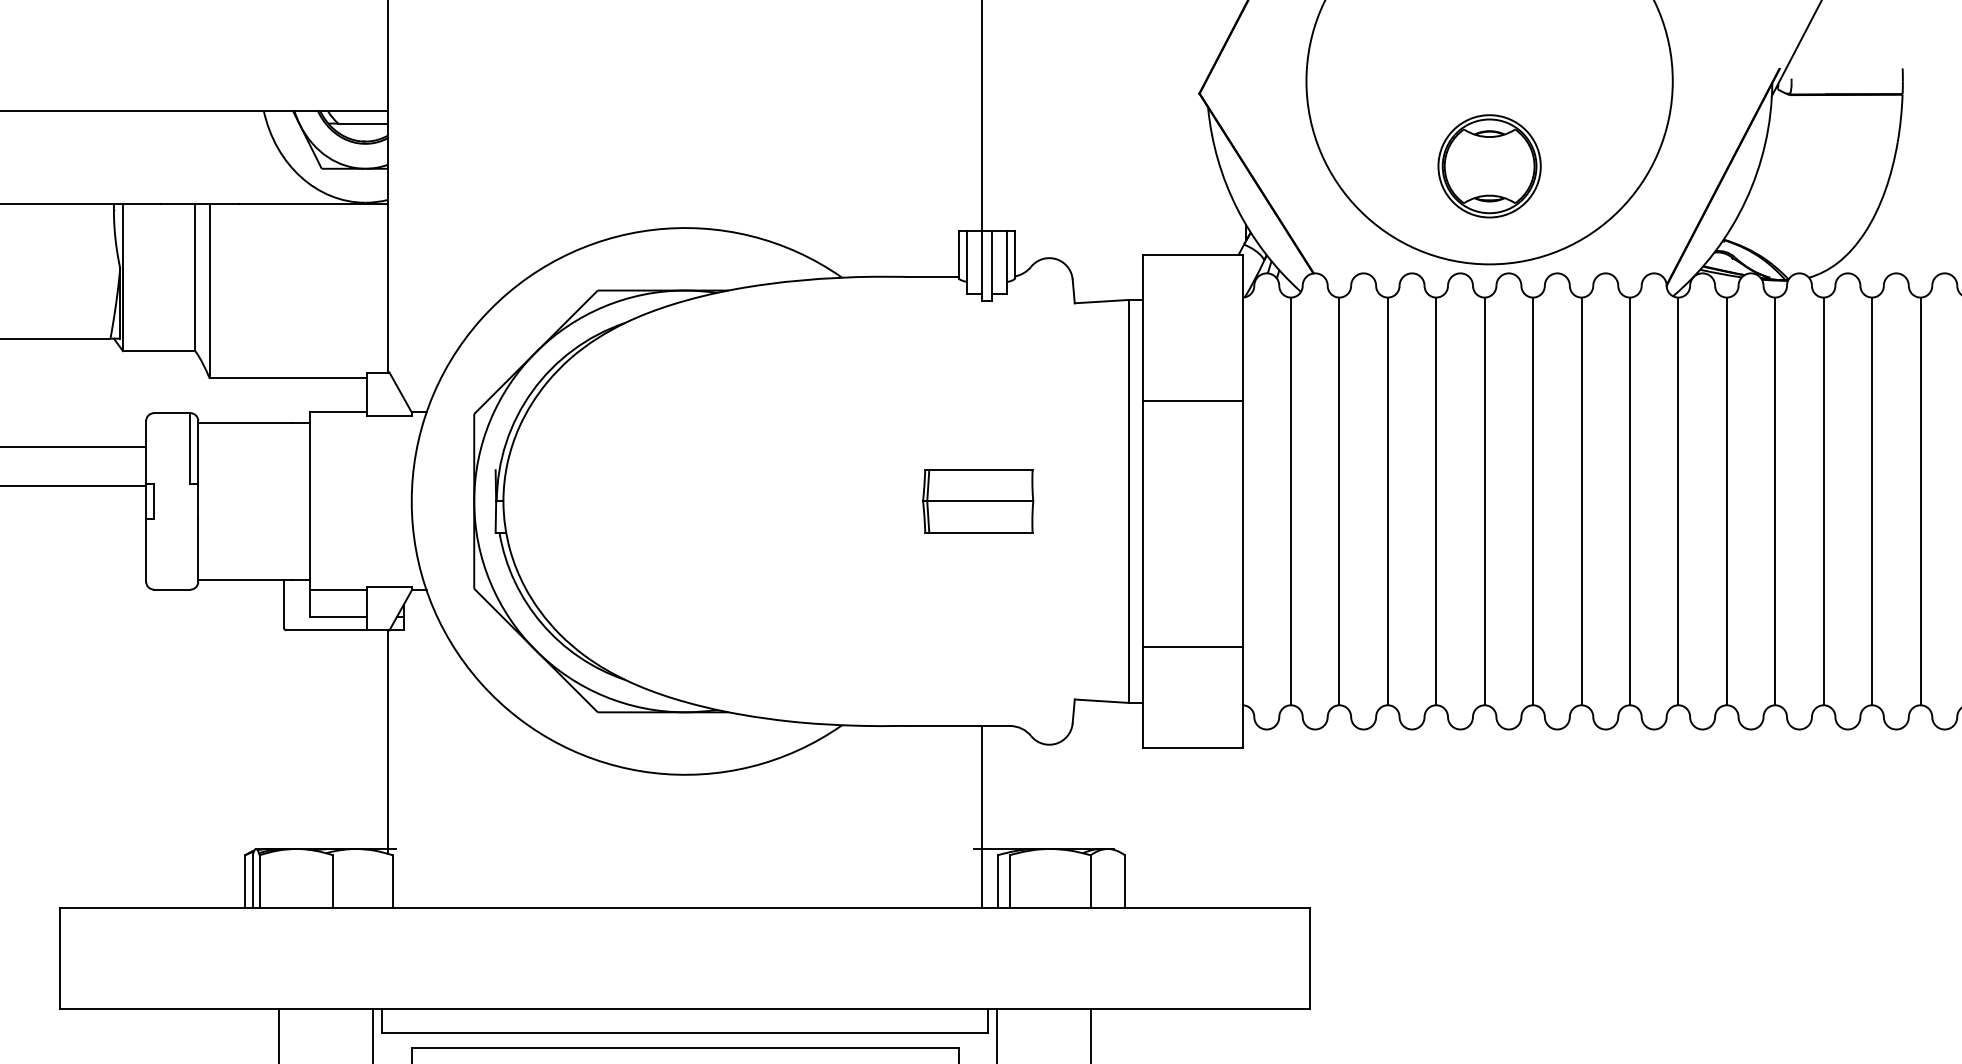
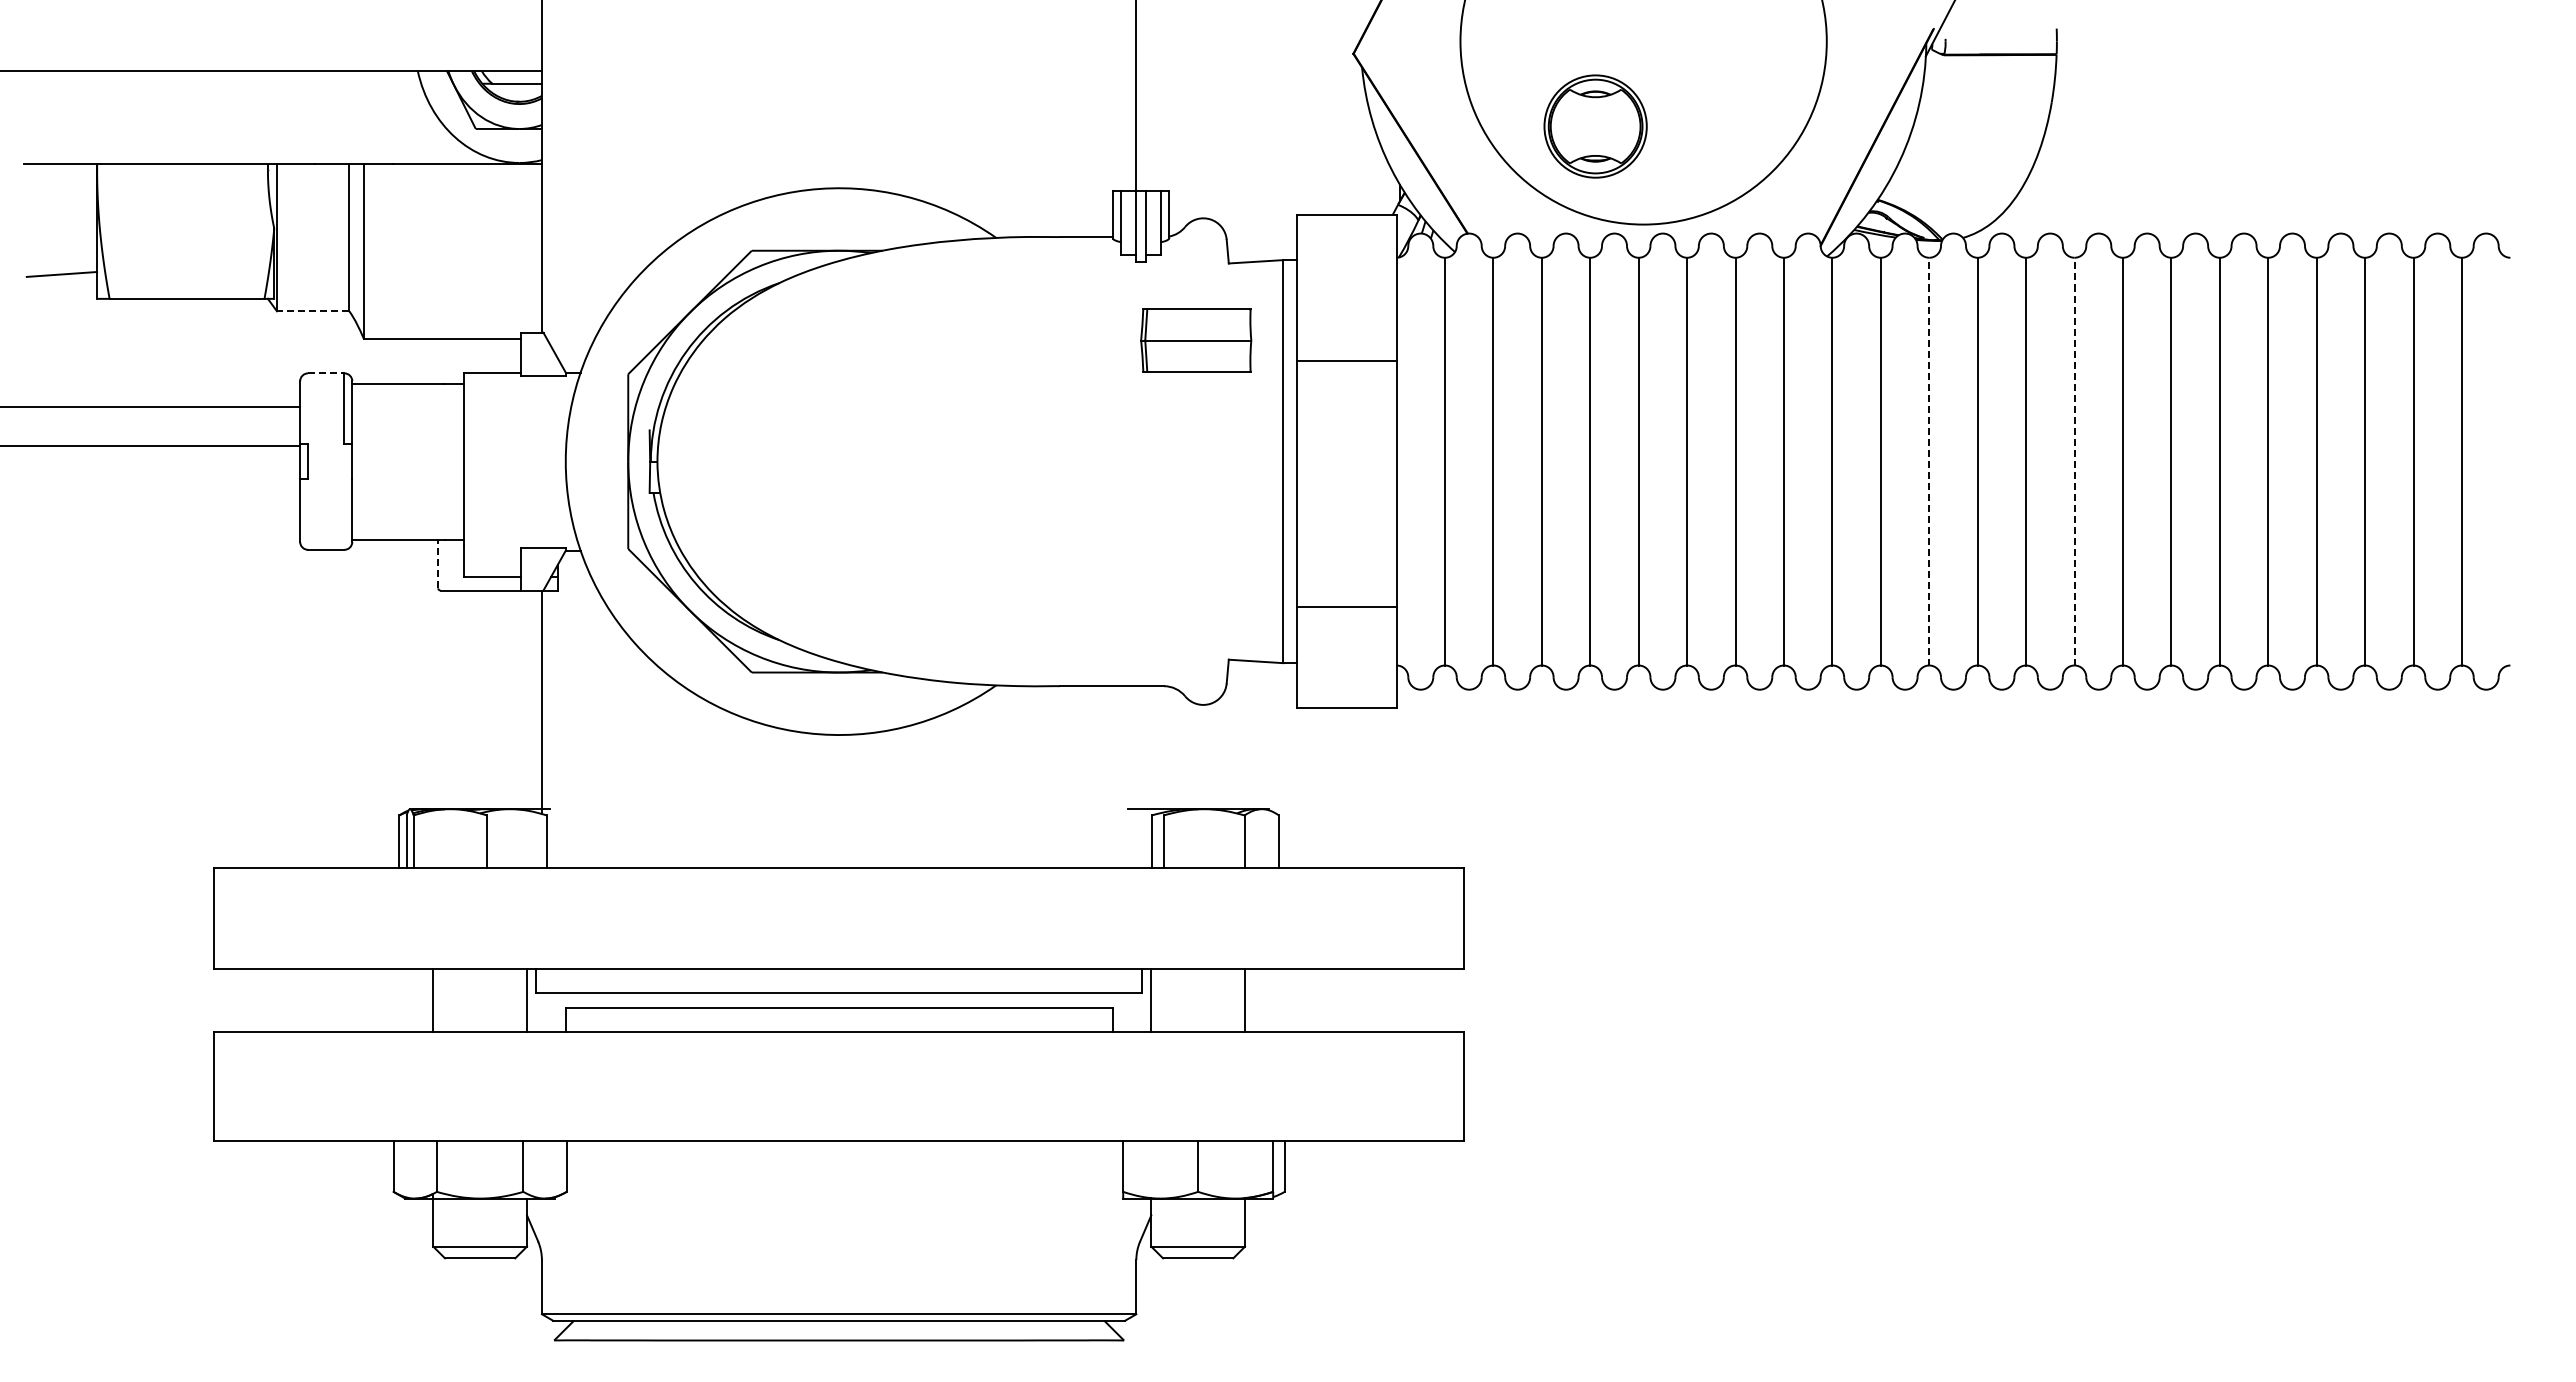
part: (1489, 166) -> (1595, 126), moved
line: (158, 351) -> (312, 311), solid -> dashed
line: (172, 413) -> (326, 373), solid -> dashed
part: (978, 501) -> (1196, 340), moved
line: (1775, 501) -> (1929, 461), solid -> dashed
line: (1920, 501) -> (2074, 461), solid -> dashed
line: (338, 590) -> (492, 550), removed
line: (284, 603) -> (438, 563), solid -> dashed
line: (982, 816) -> (1136, 776), removed

